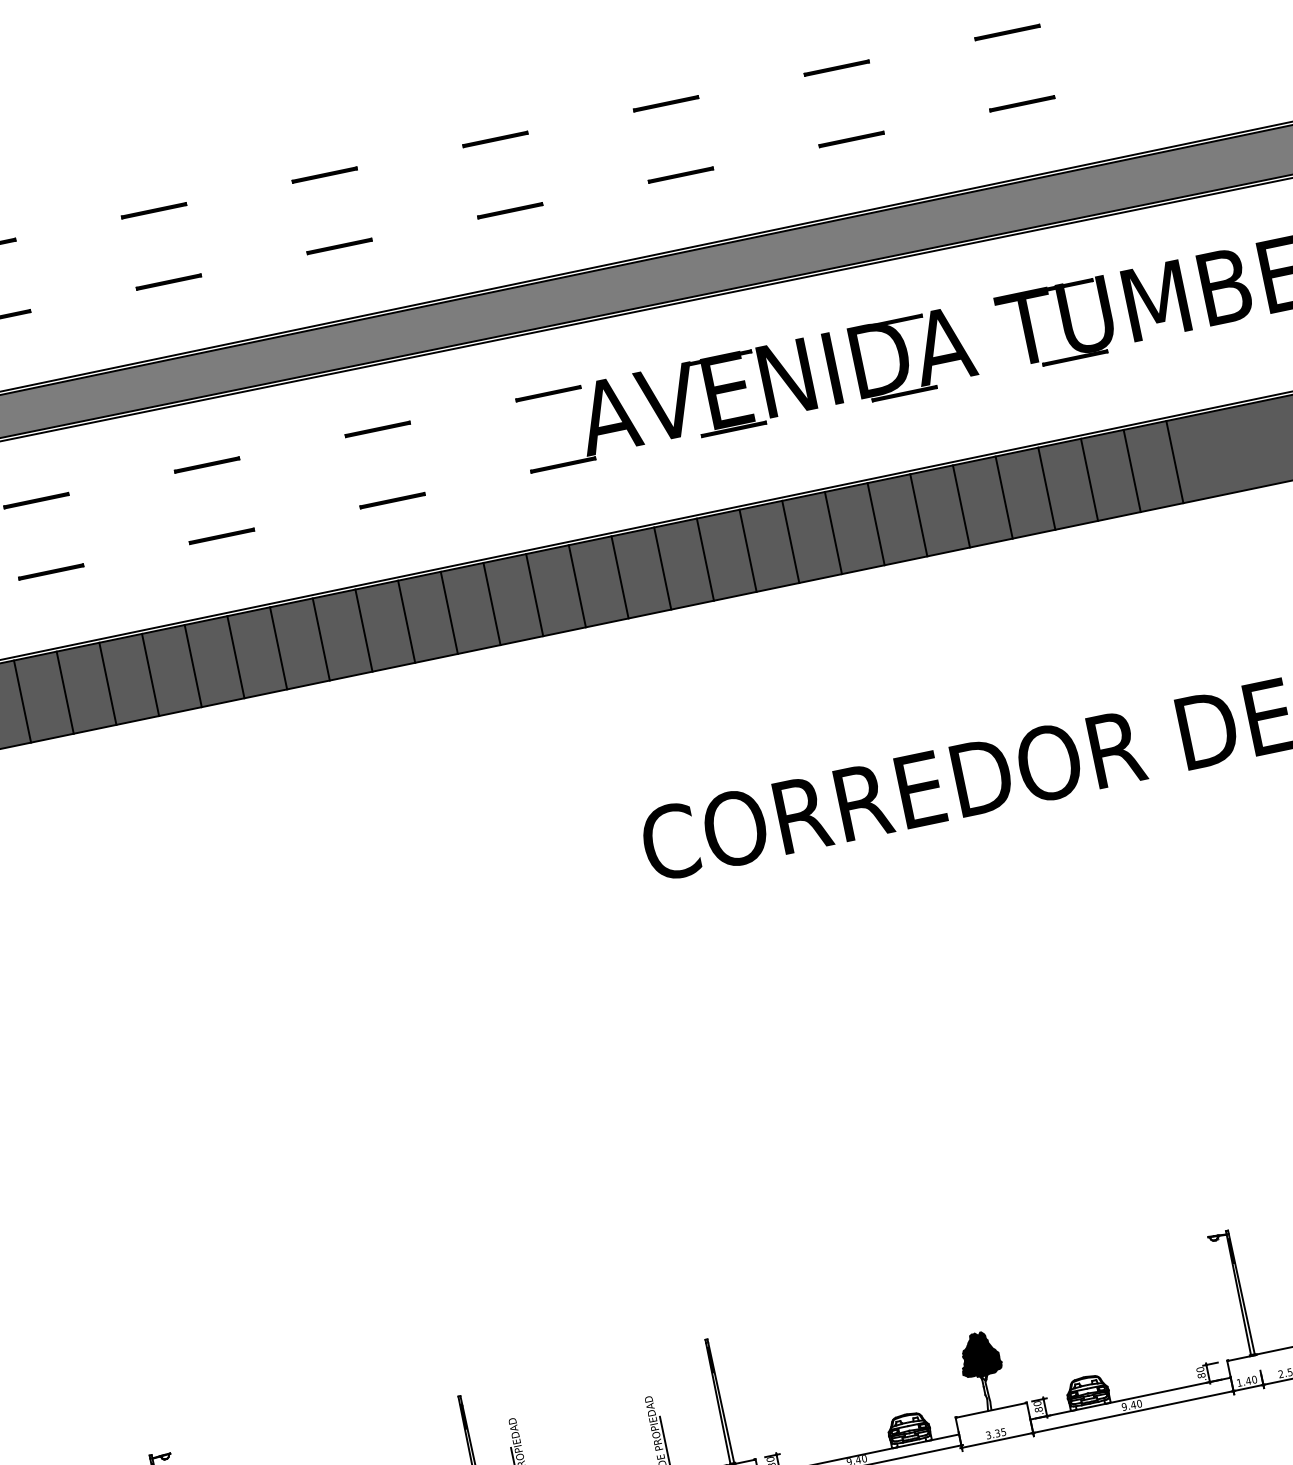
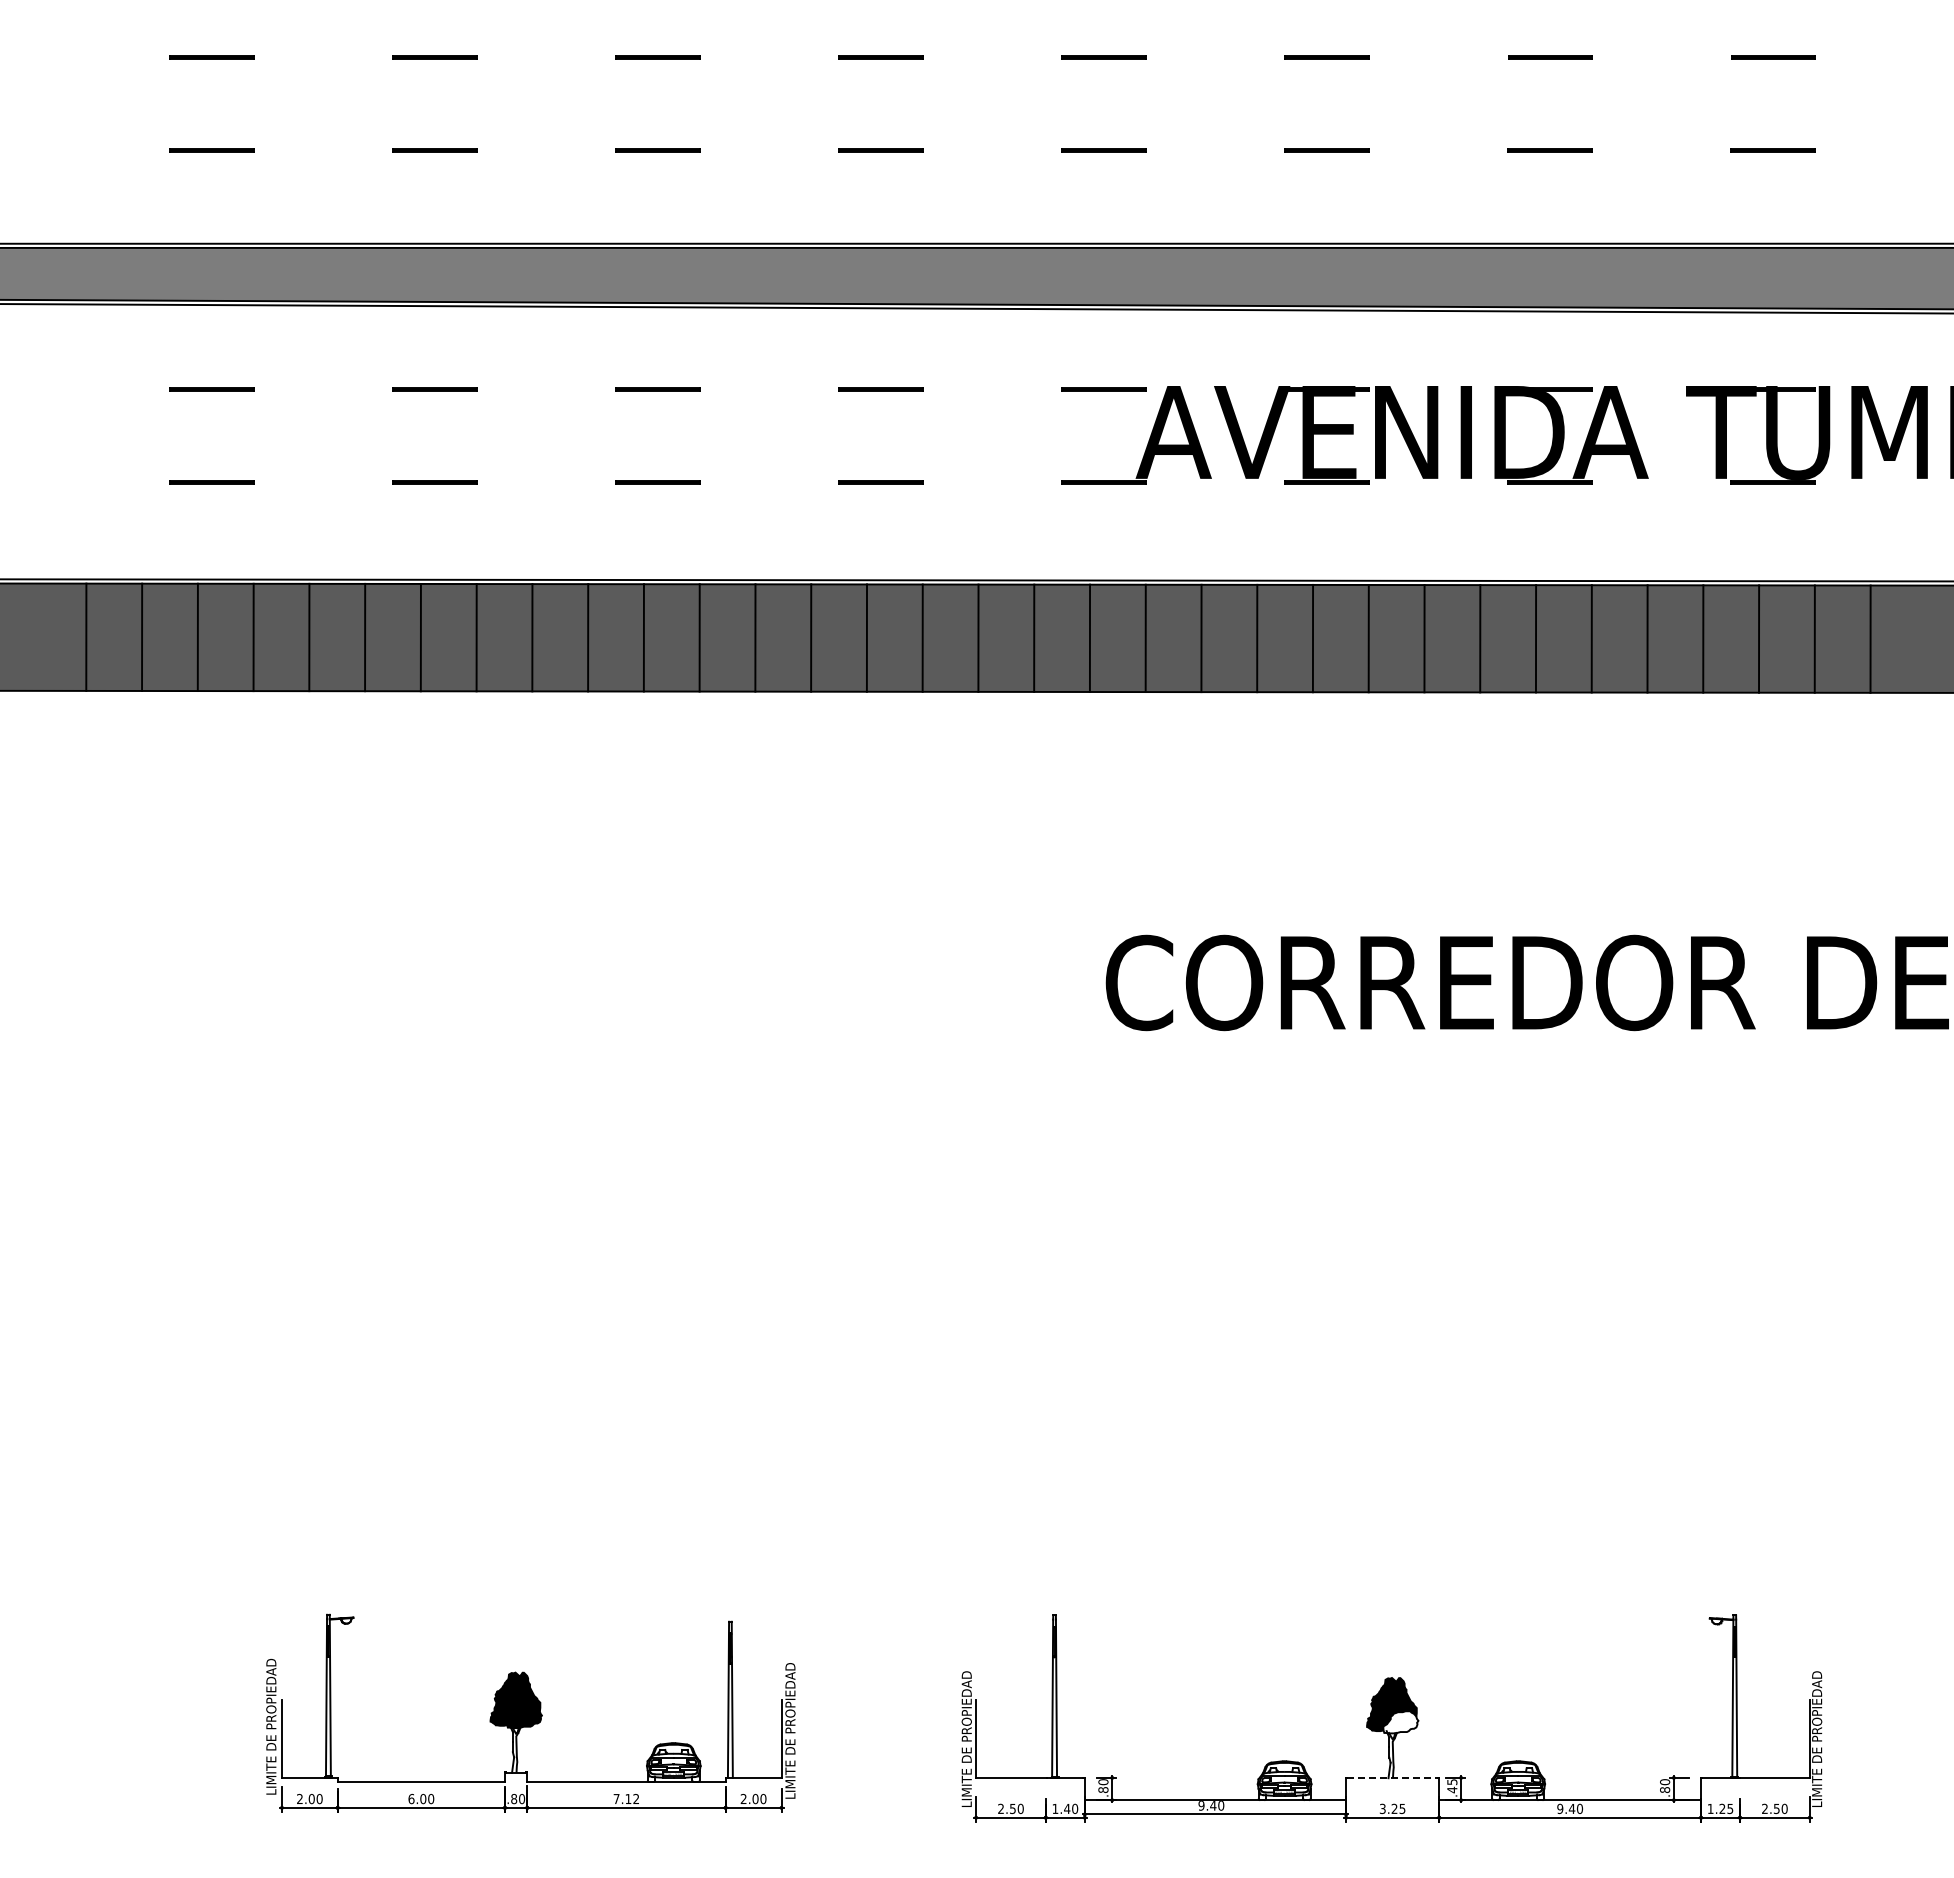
fill: (988, 1366) -> (1400, 1722), removed
text: (1251, 1380) -> (1726, 1808), 1.40 -> 1.25
text: (1038, 1406) -> (1452, 1786), .80 -> .45
line: (991, 1410) -> (1393, 1778), solid -> dashed
text: (997, 1433) -> (1394, 1809), 3.35 -> 3.25

